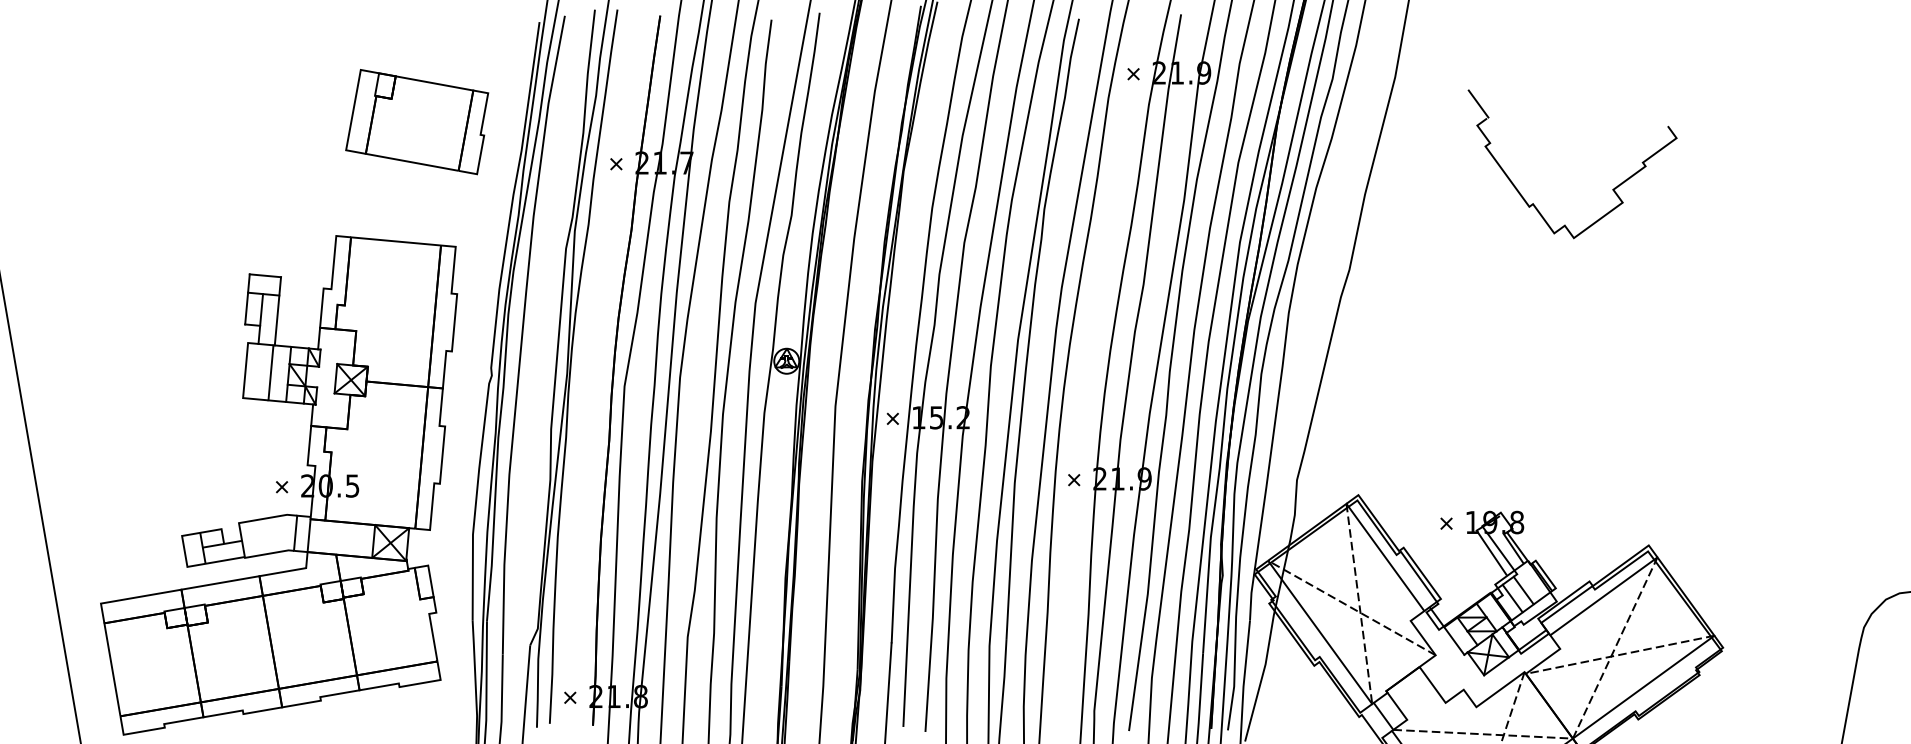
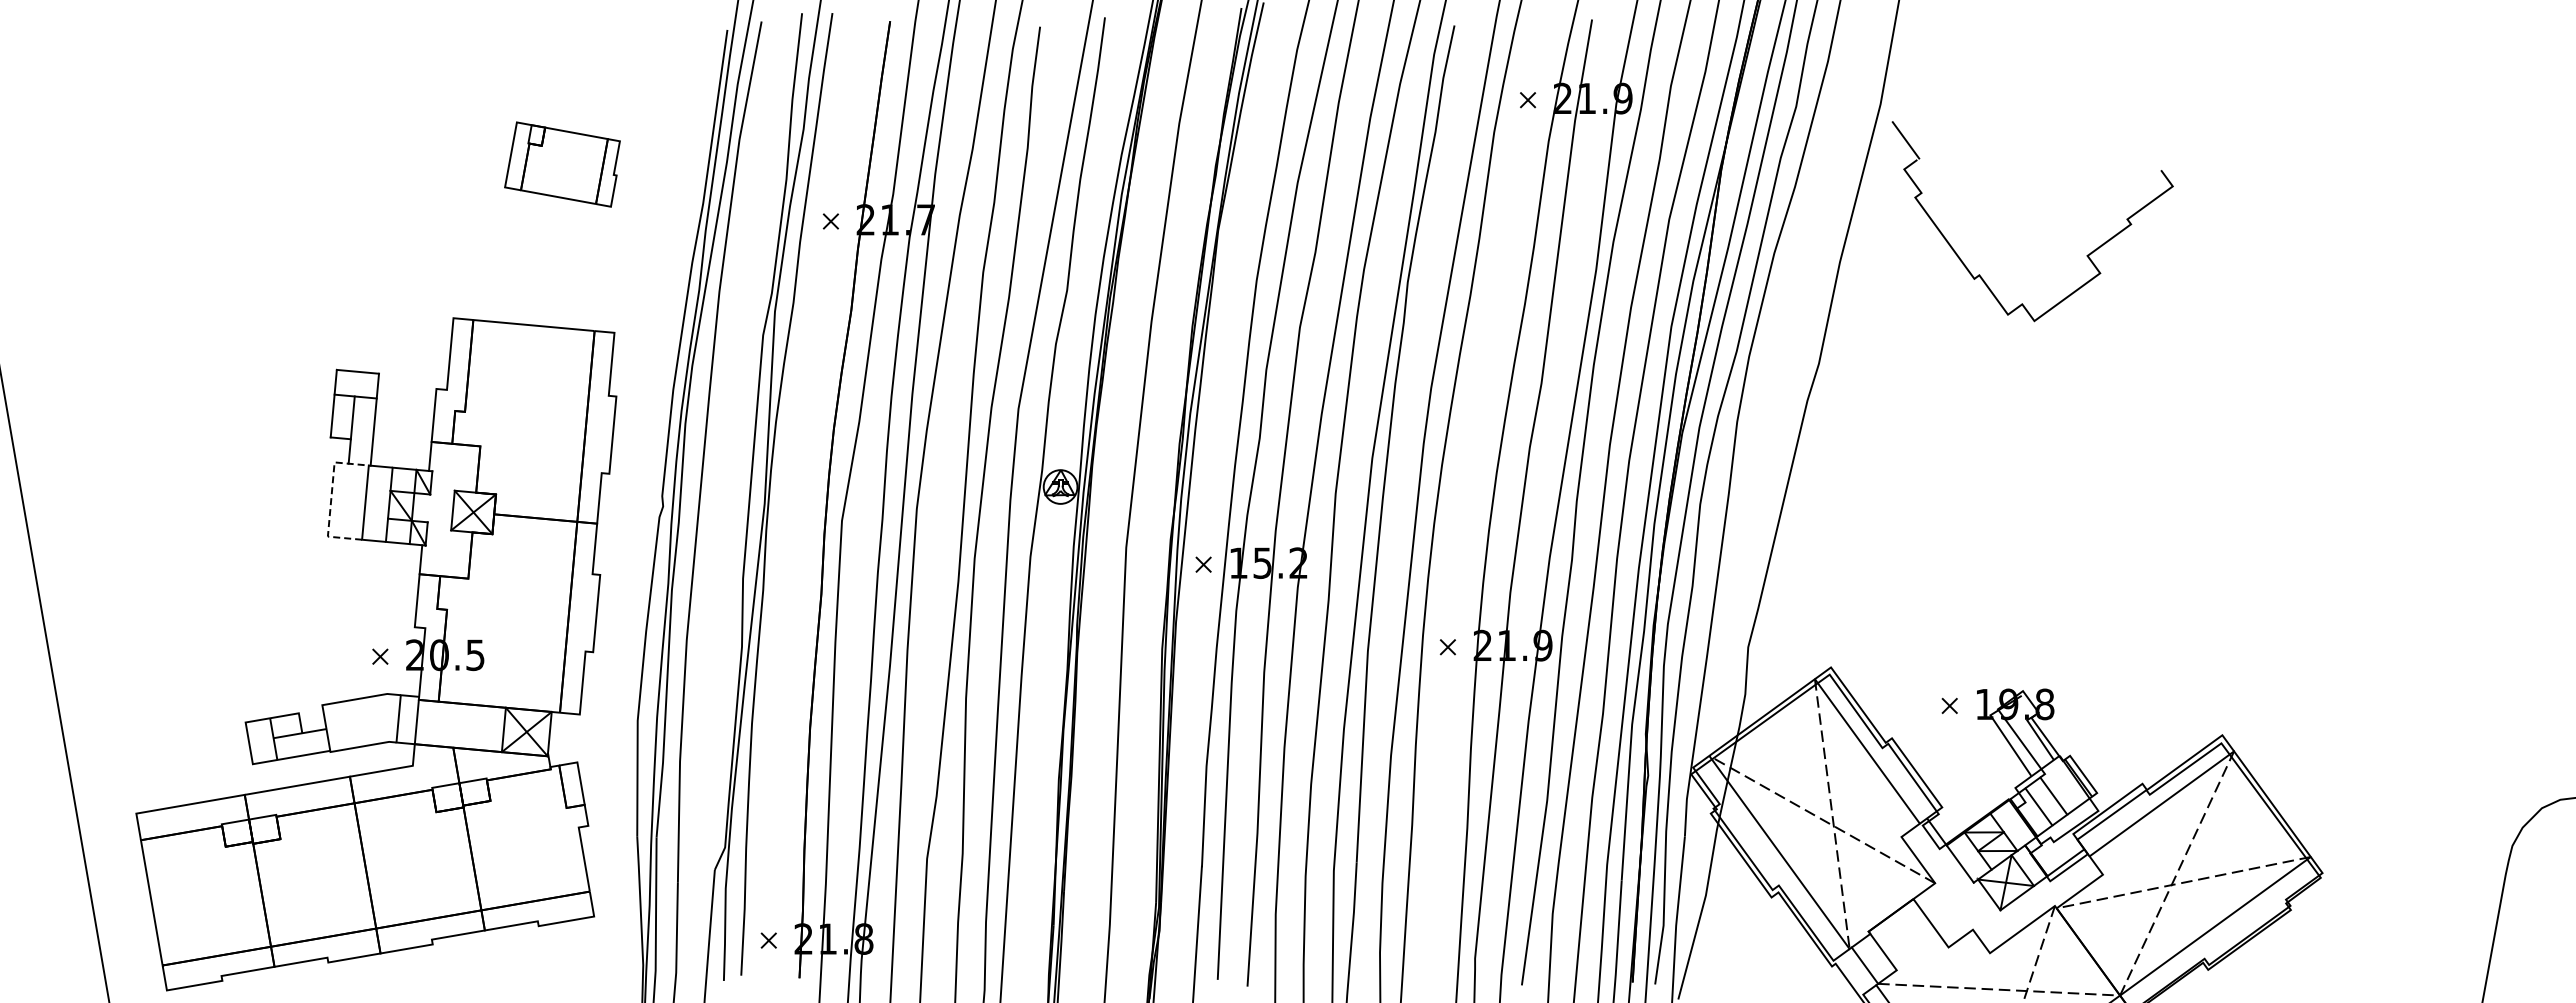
part: (417, 121) -> (562, 164), size x0.6
part: (1612, 189) -> (2086, 255), moved
line: (245, 370) -> (331, 499), solid -> dashed

